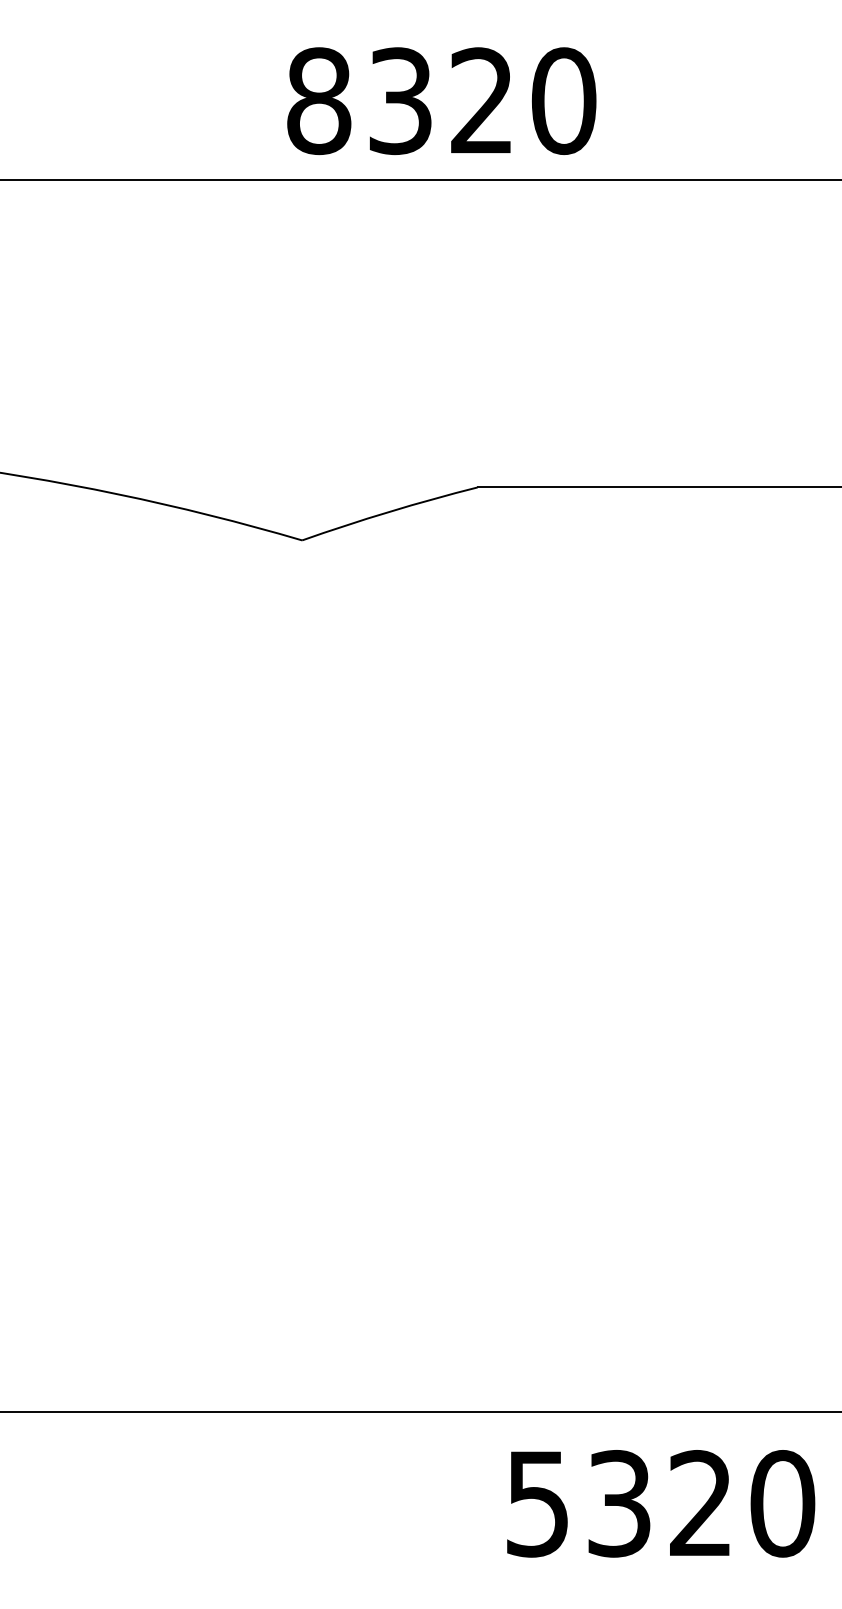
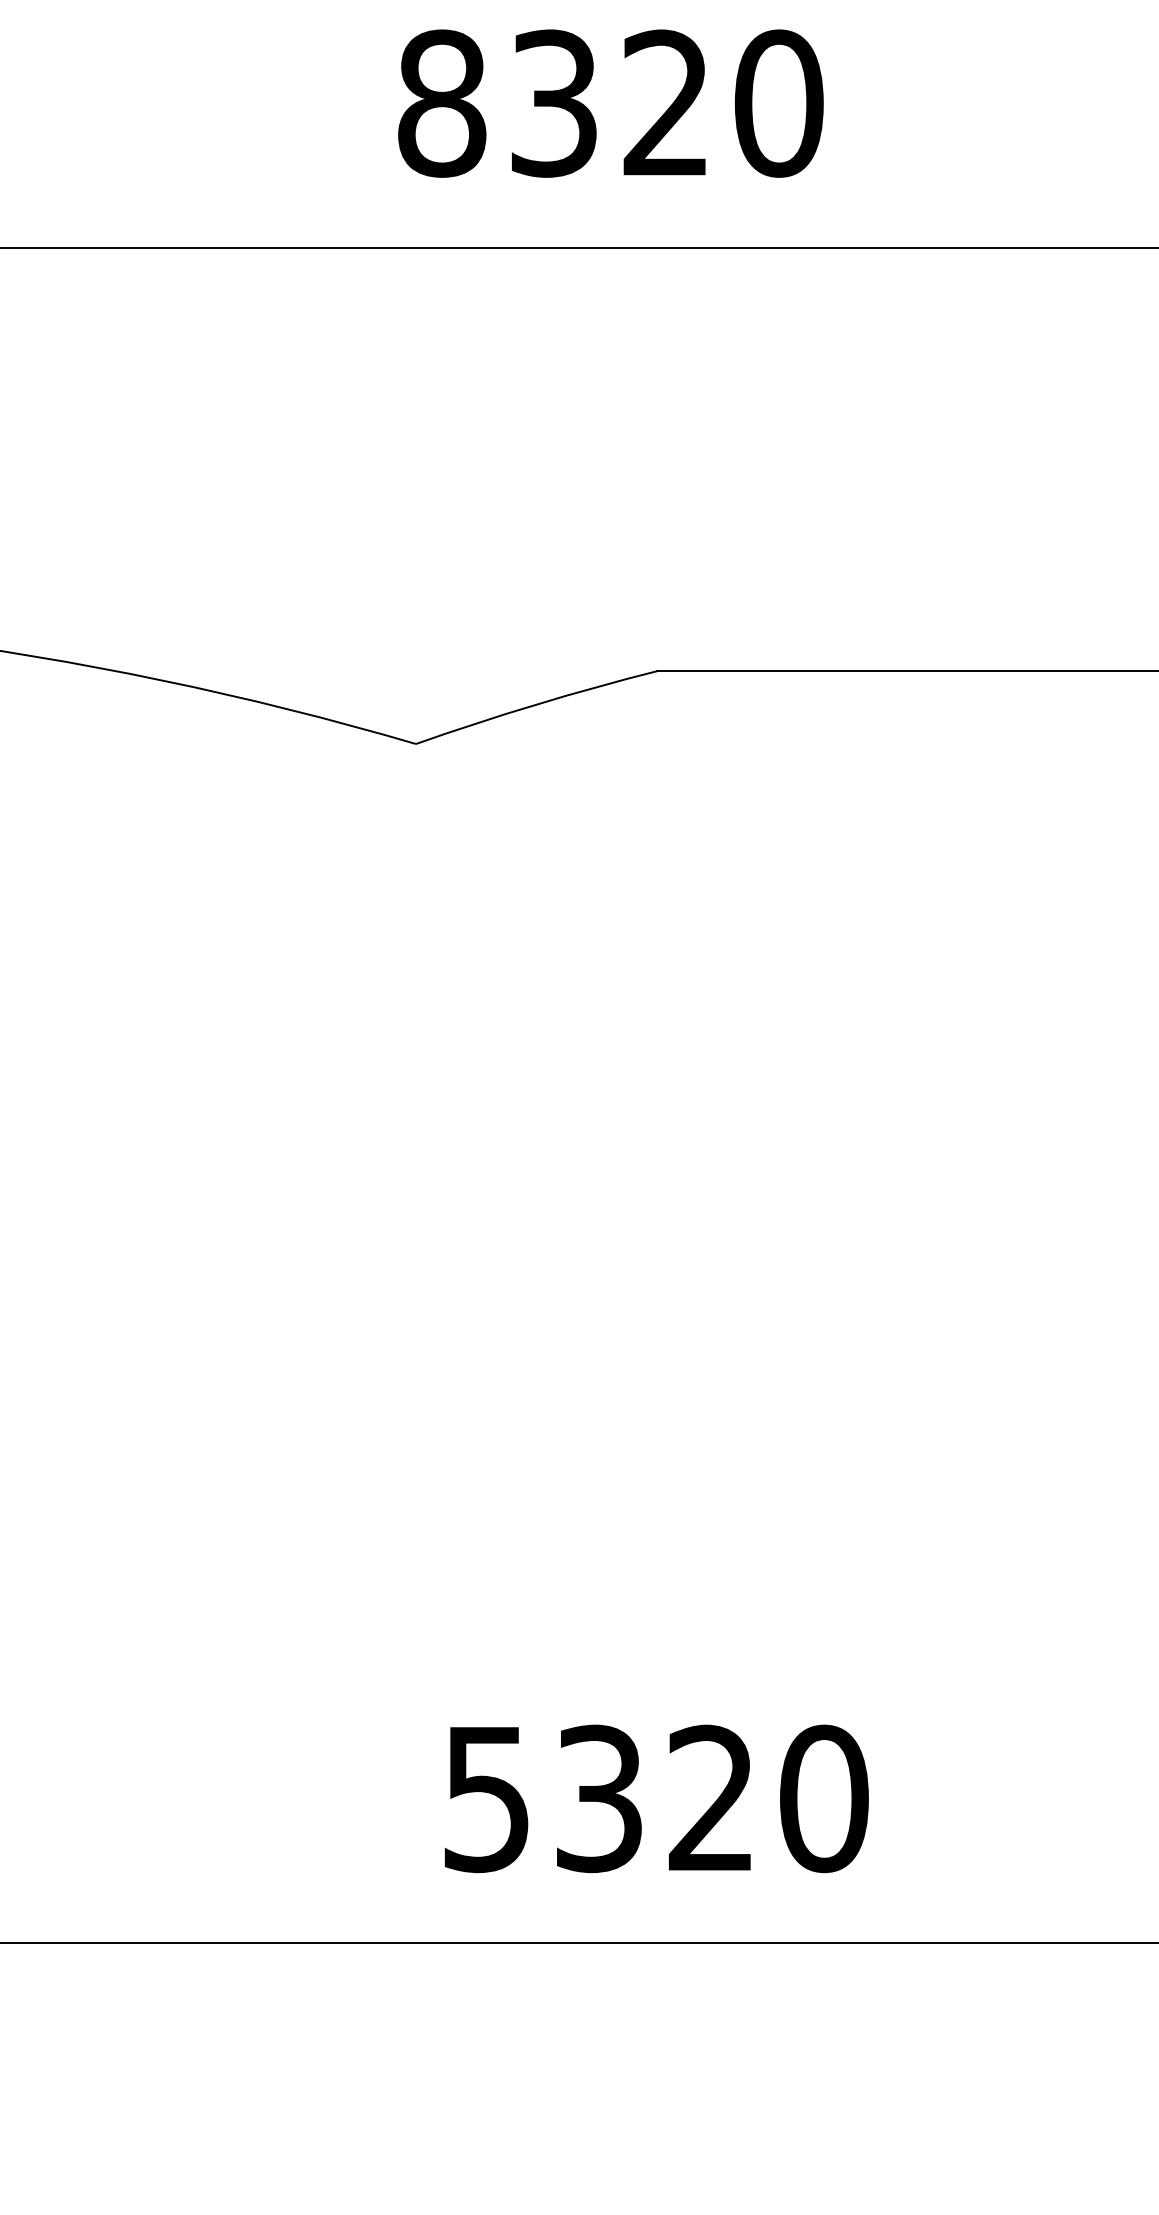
text: (441, 100) -> (610, 102), moved
text: (661, 1503) -> (657, 1798), moved

